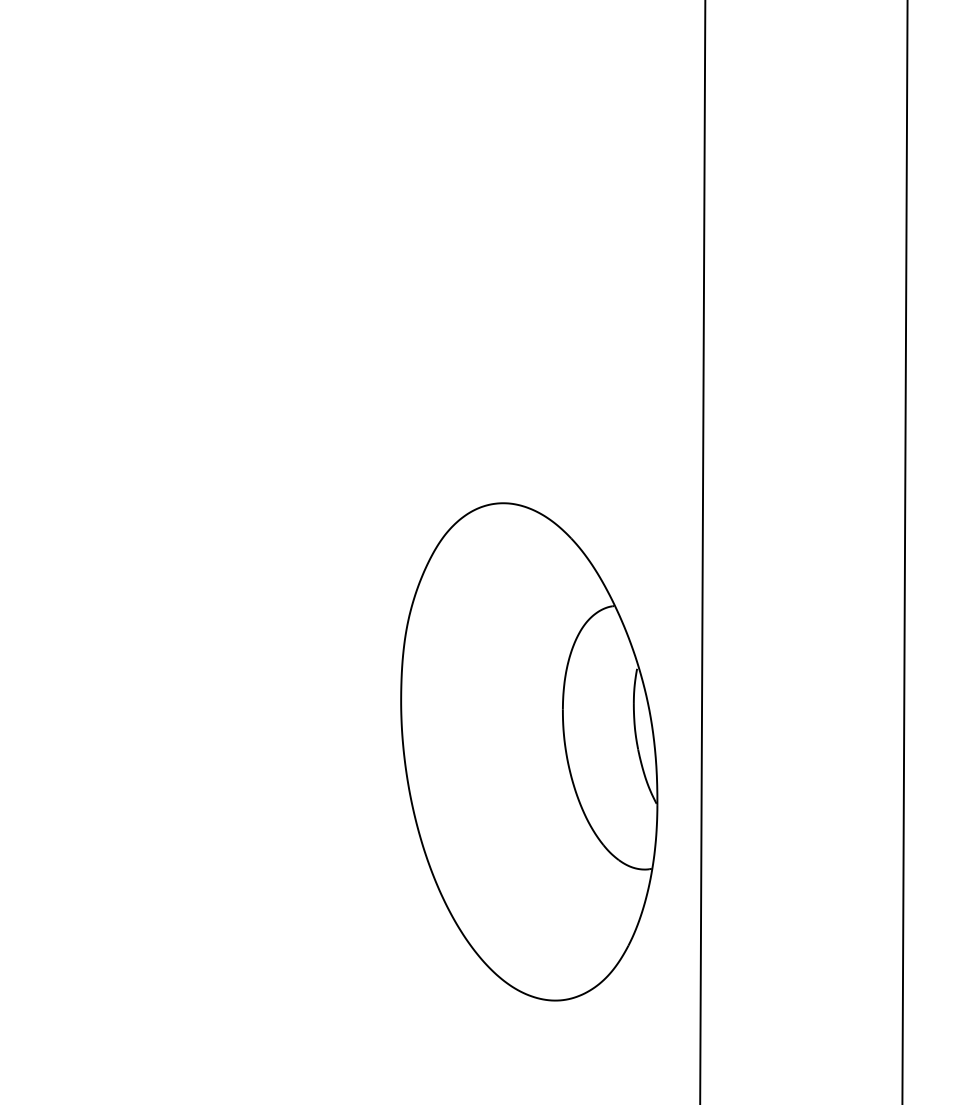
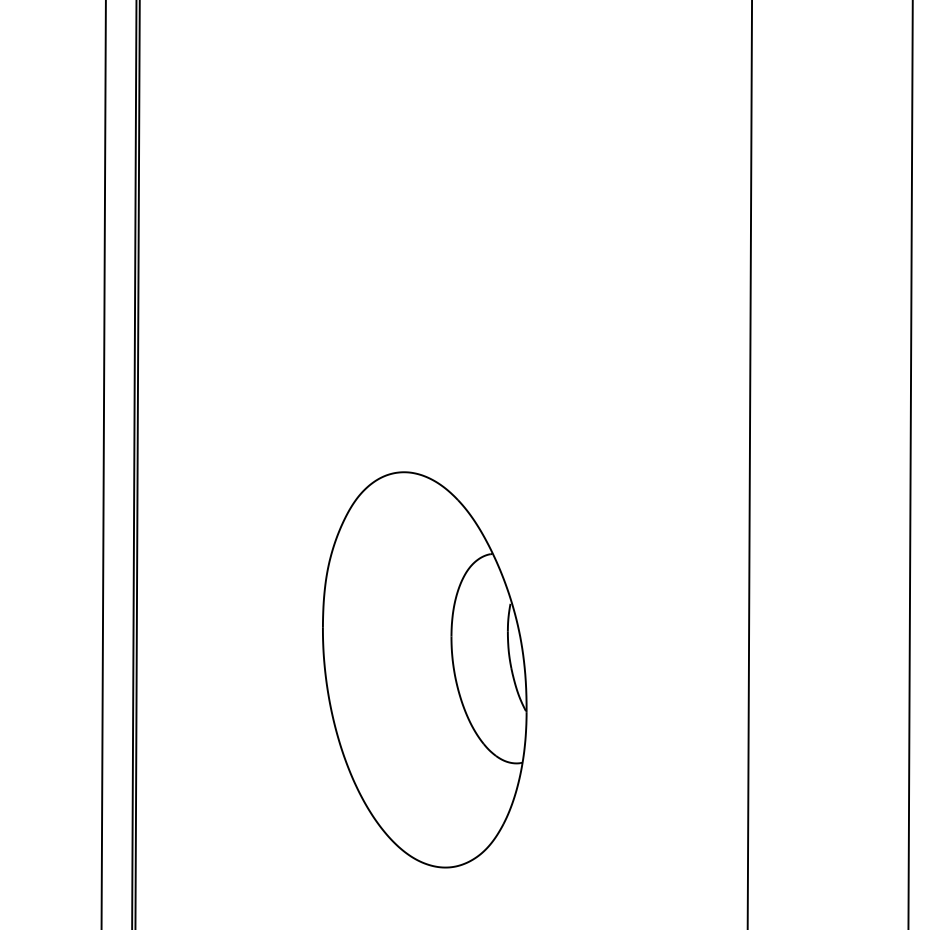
part: (528, 751) -> (424, 669), moved

